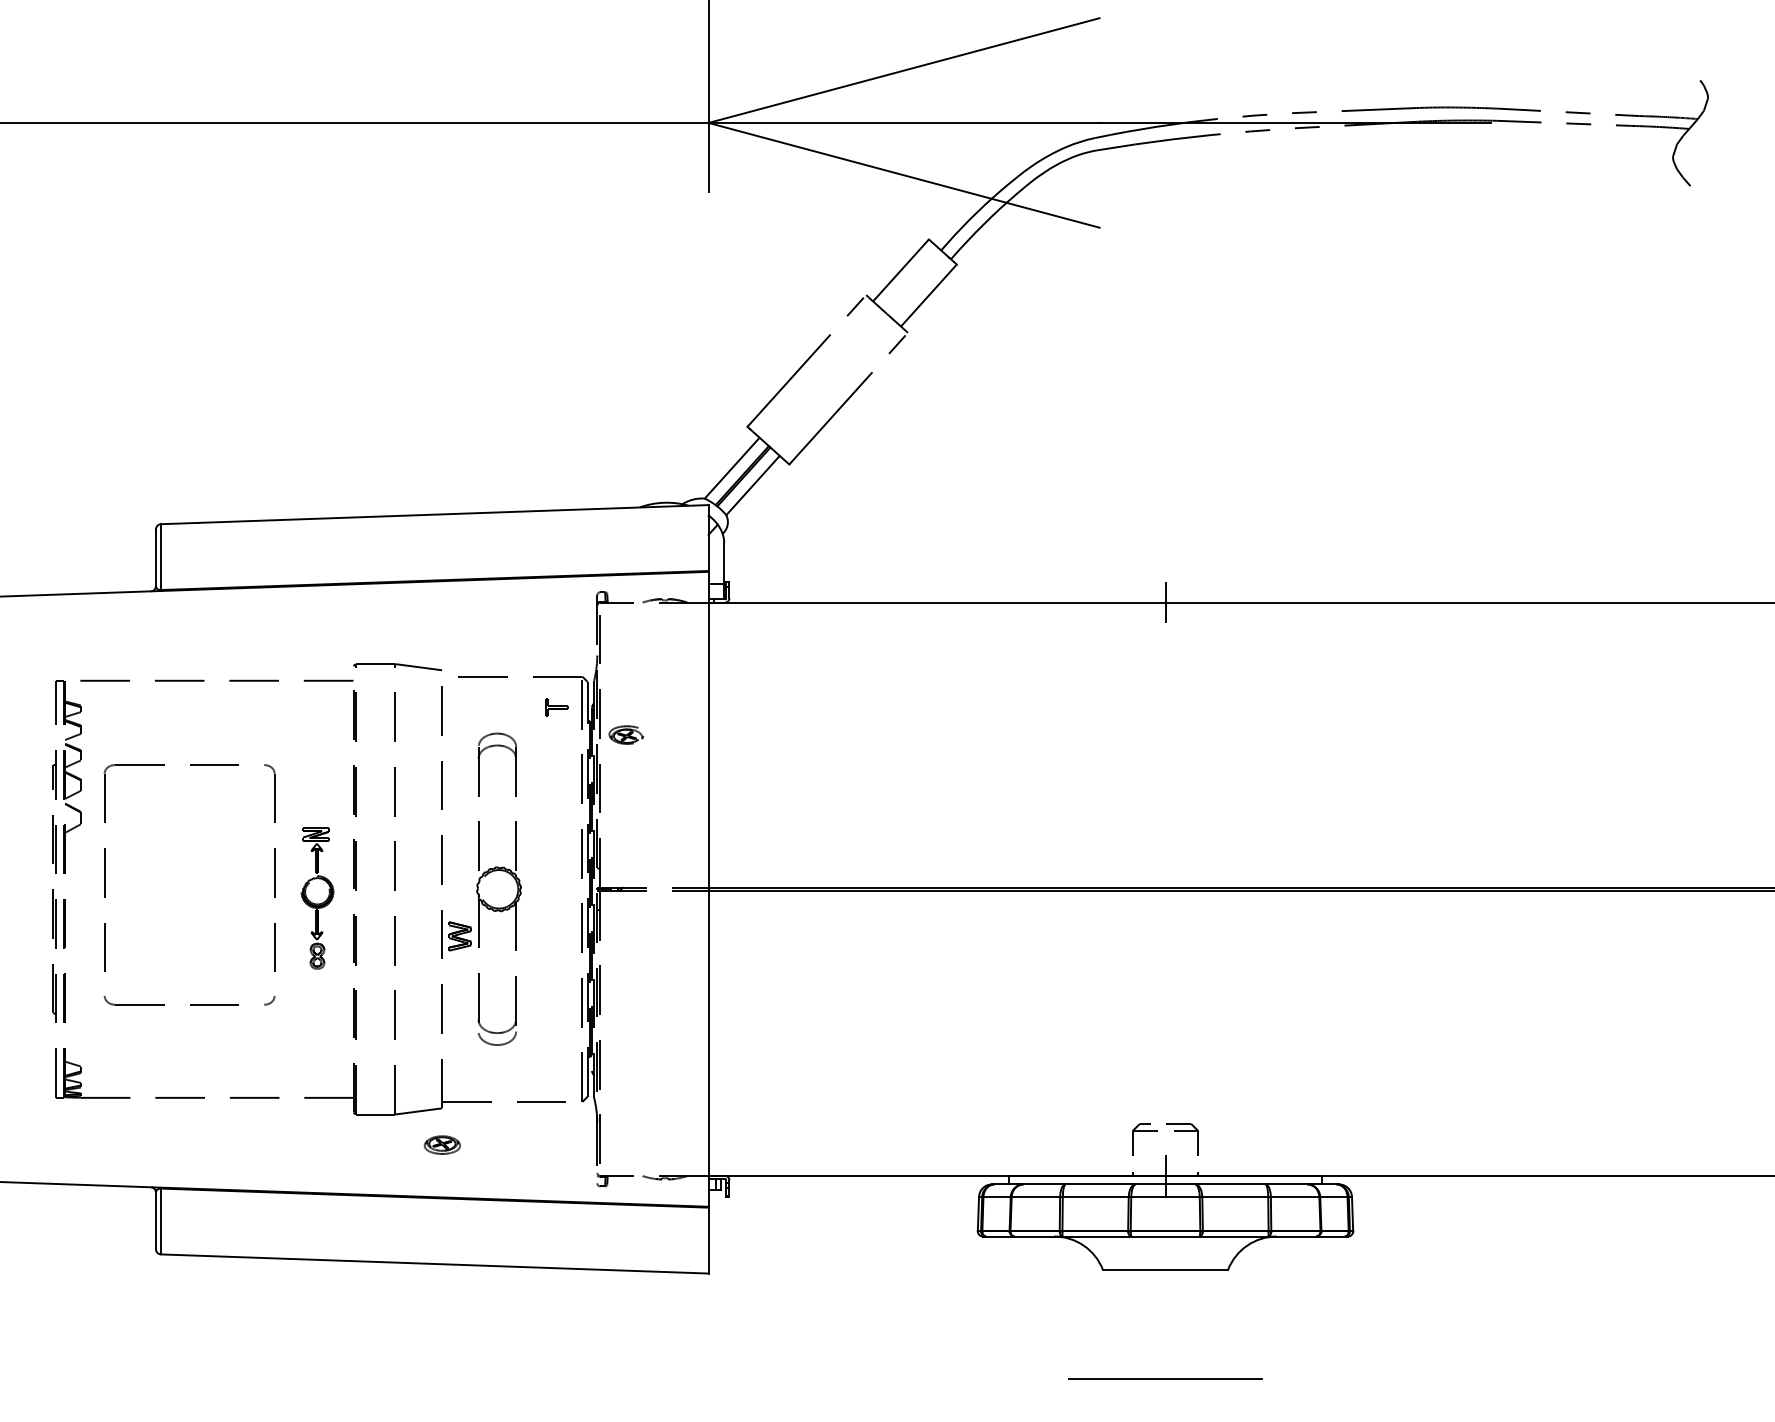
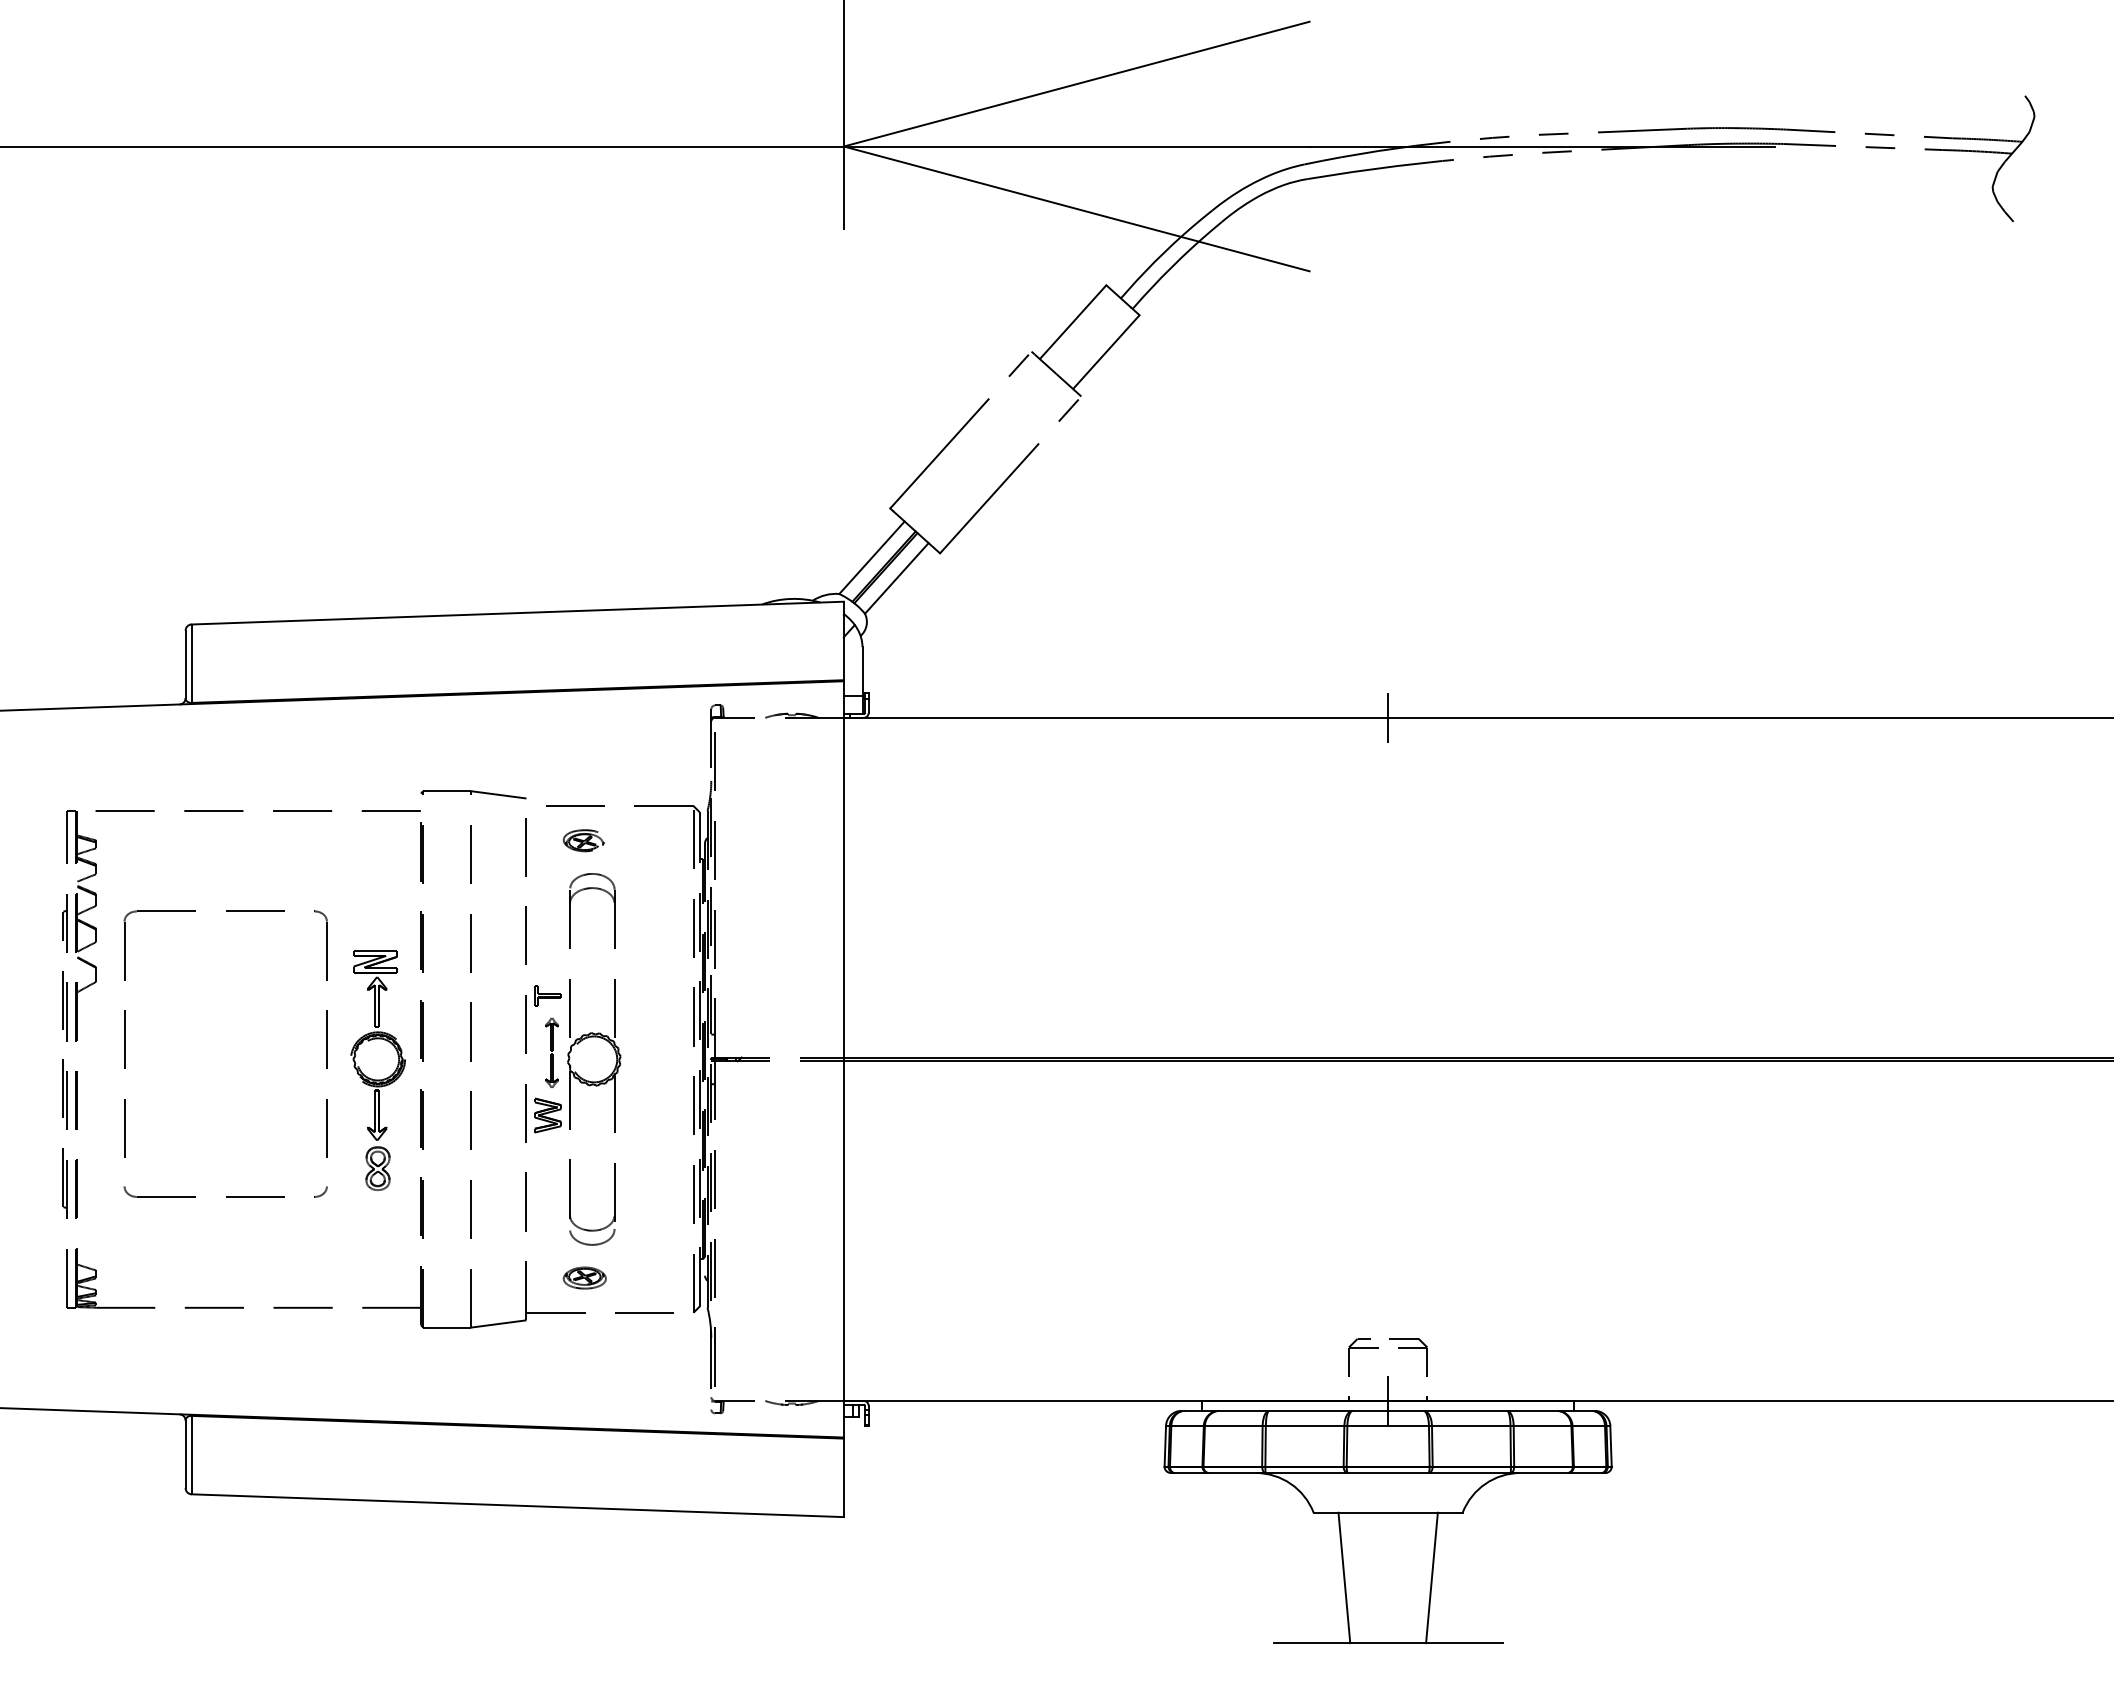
part: (556, 707) -> (547, 995), moved
part: (625, 734) -> (583, 840), moved
part: (463, 883) -> (551, 1052), added
part: (317, 898) -> (377, 1070), size x1.43
part: (442, 1144) -> (584, 1277), moved
line: (1128, 1324) -> (1344, 1577), added
line: (1201, 1324) -> (1431, 1577), added

